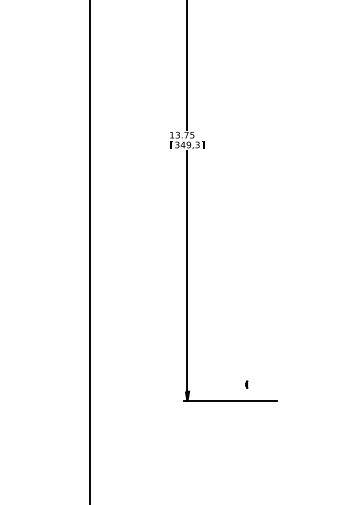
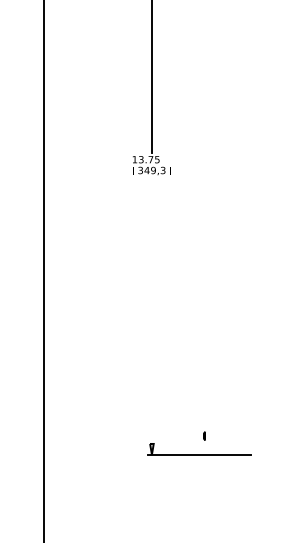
line: (187, 275) -> (151, 315), removed
part: (246, 384) -> (204, 435), moved

